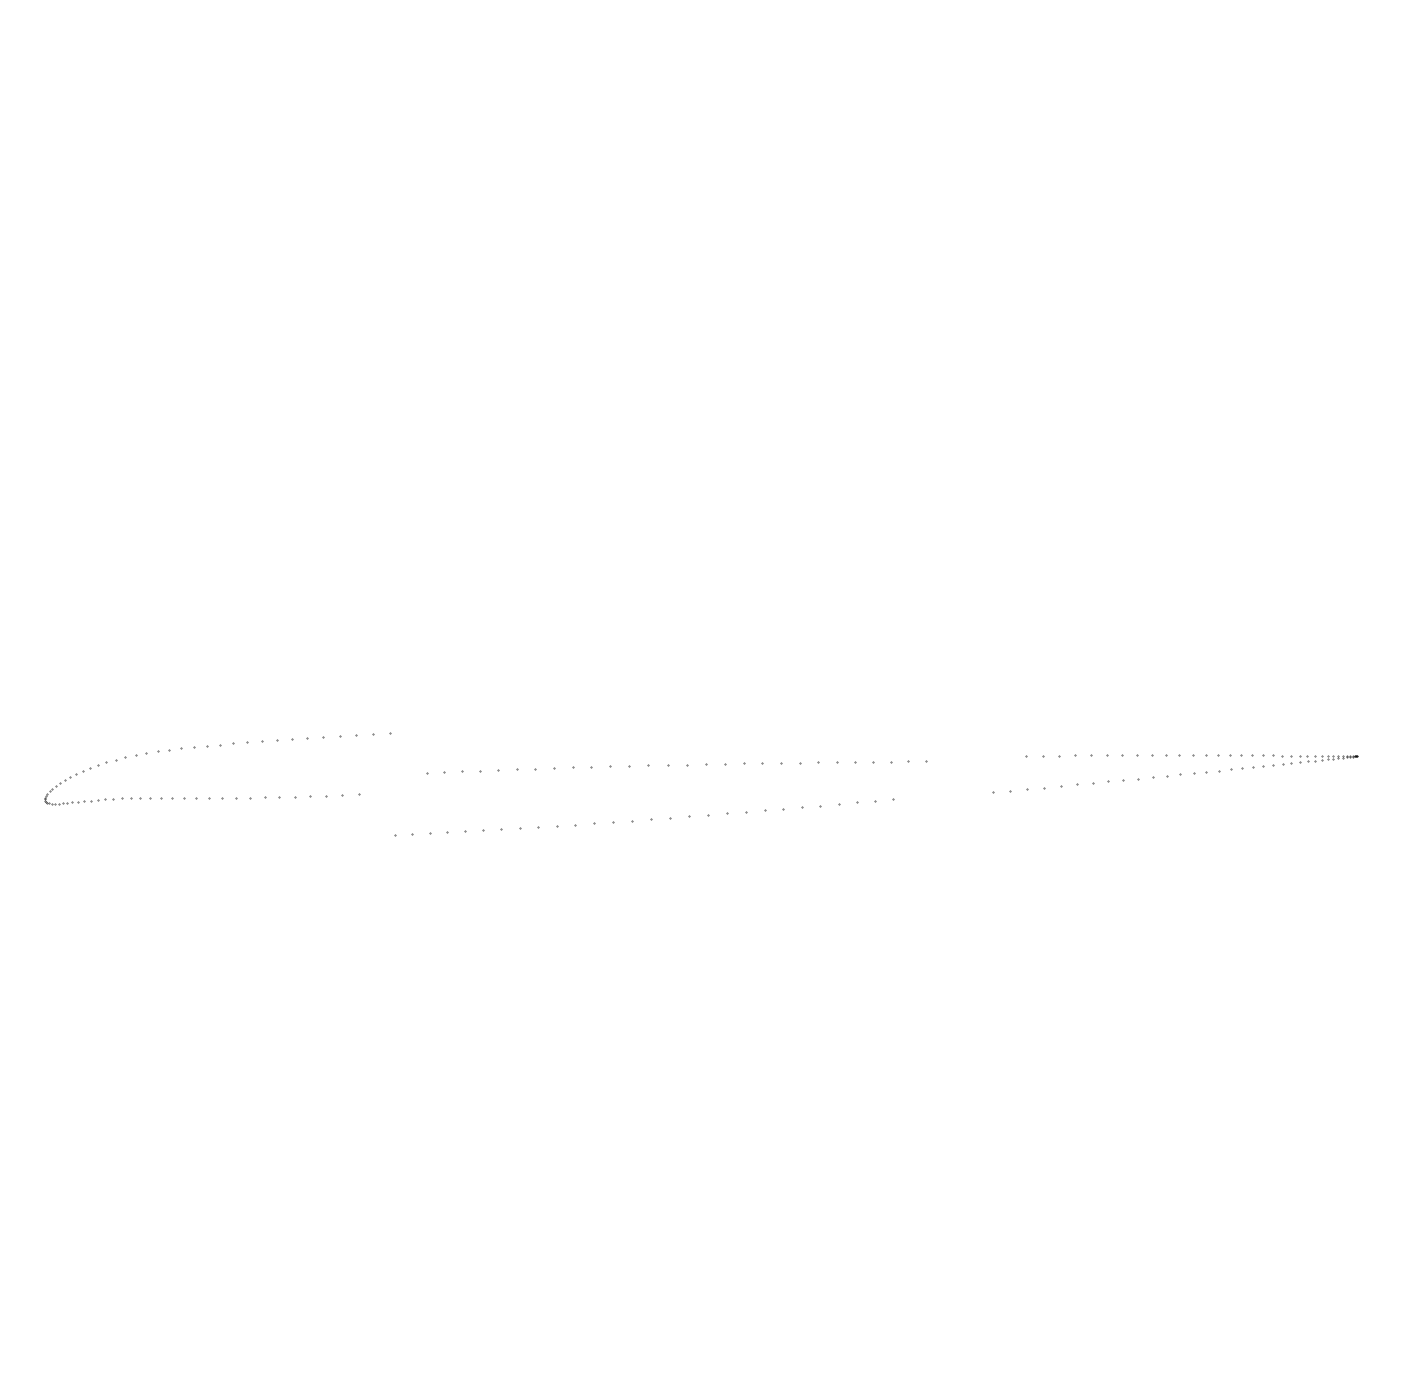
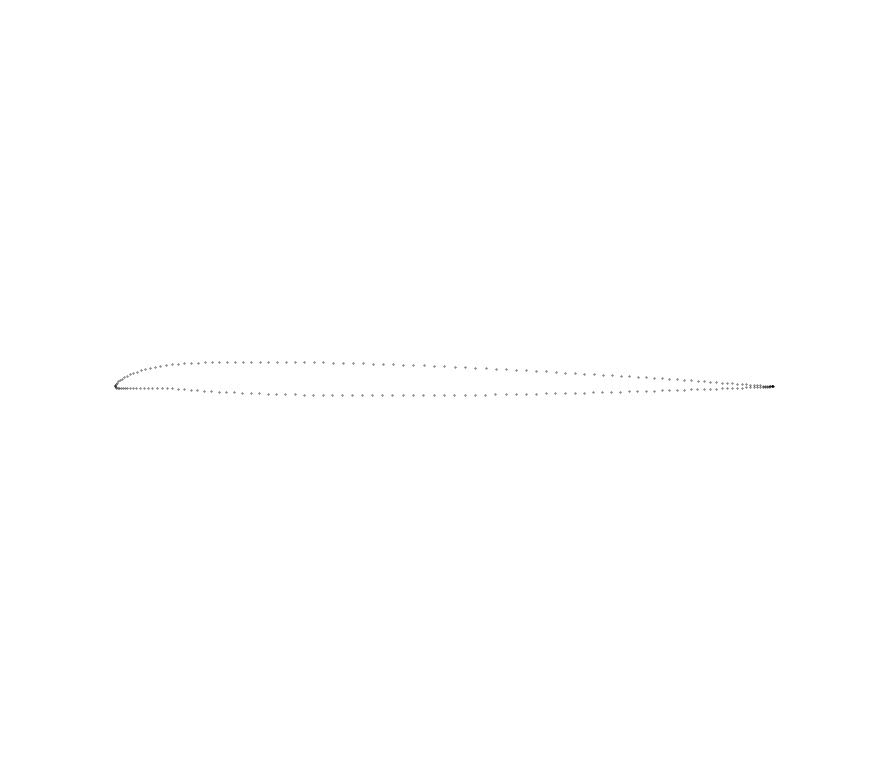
part: (1175, 762) -> (674, 383), moved
part: (222, 796) -> (211, 390), moved

